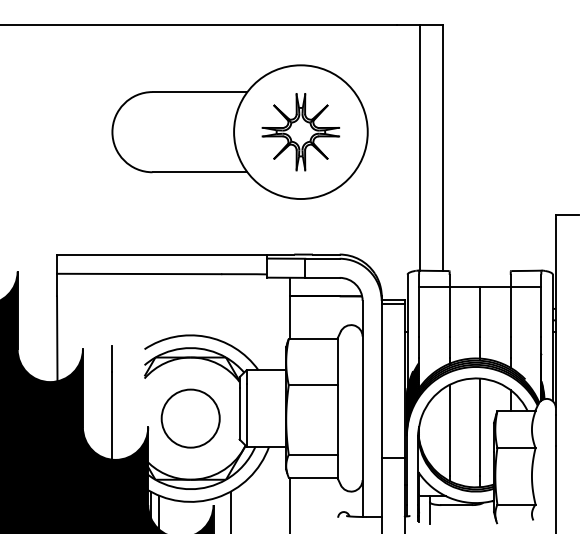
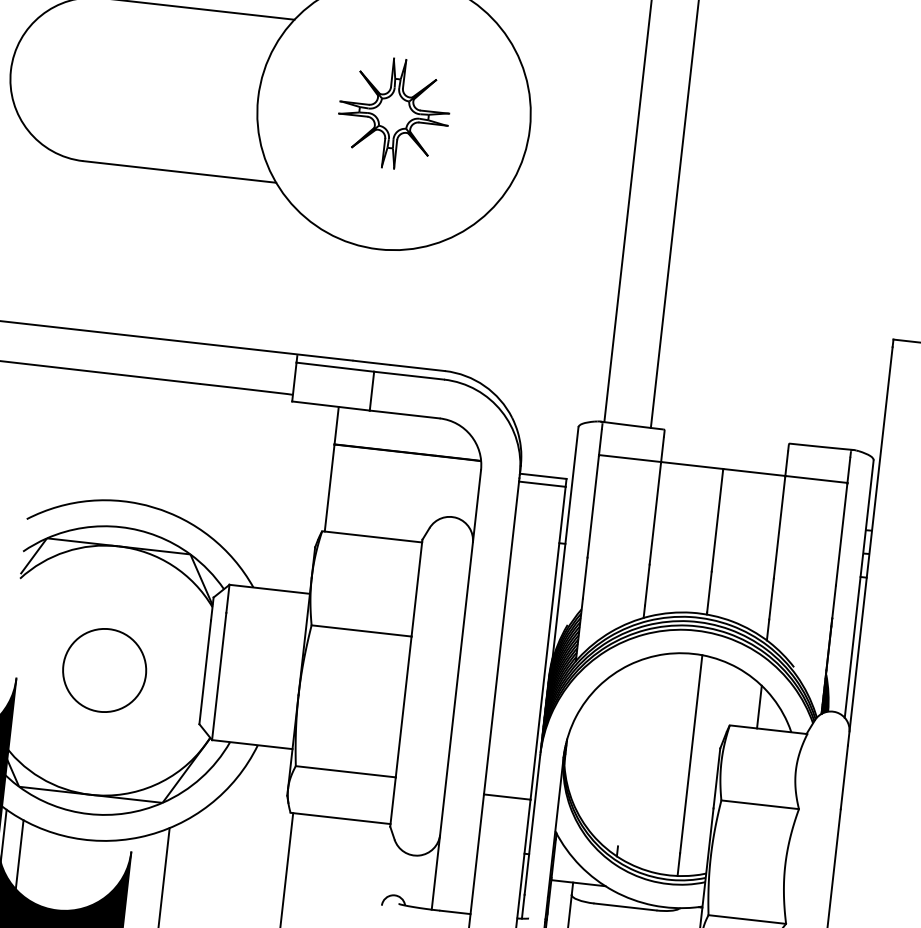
part: (300, 132) -> (393, 113), size x0.7
circle: (190, 418) -> (104, 670), size x0.7
line: (449, 430) -> (628, 753), removed

